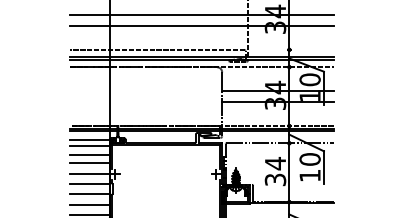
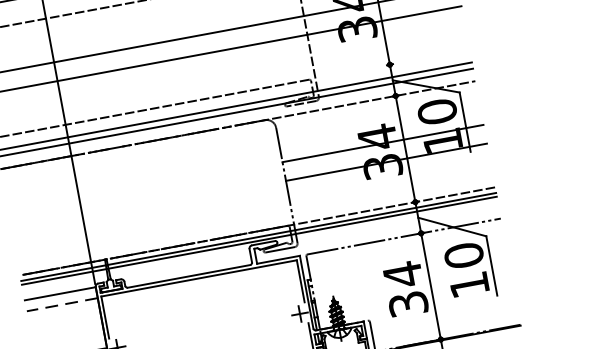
line: (90, 145) -> (62, 303), solid -> dashed
line: (89, 154) -> (64, 320), removed
line: (89, 163) -> (67, 336), removed

